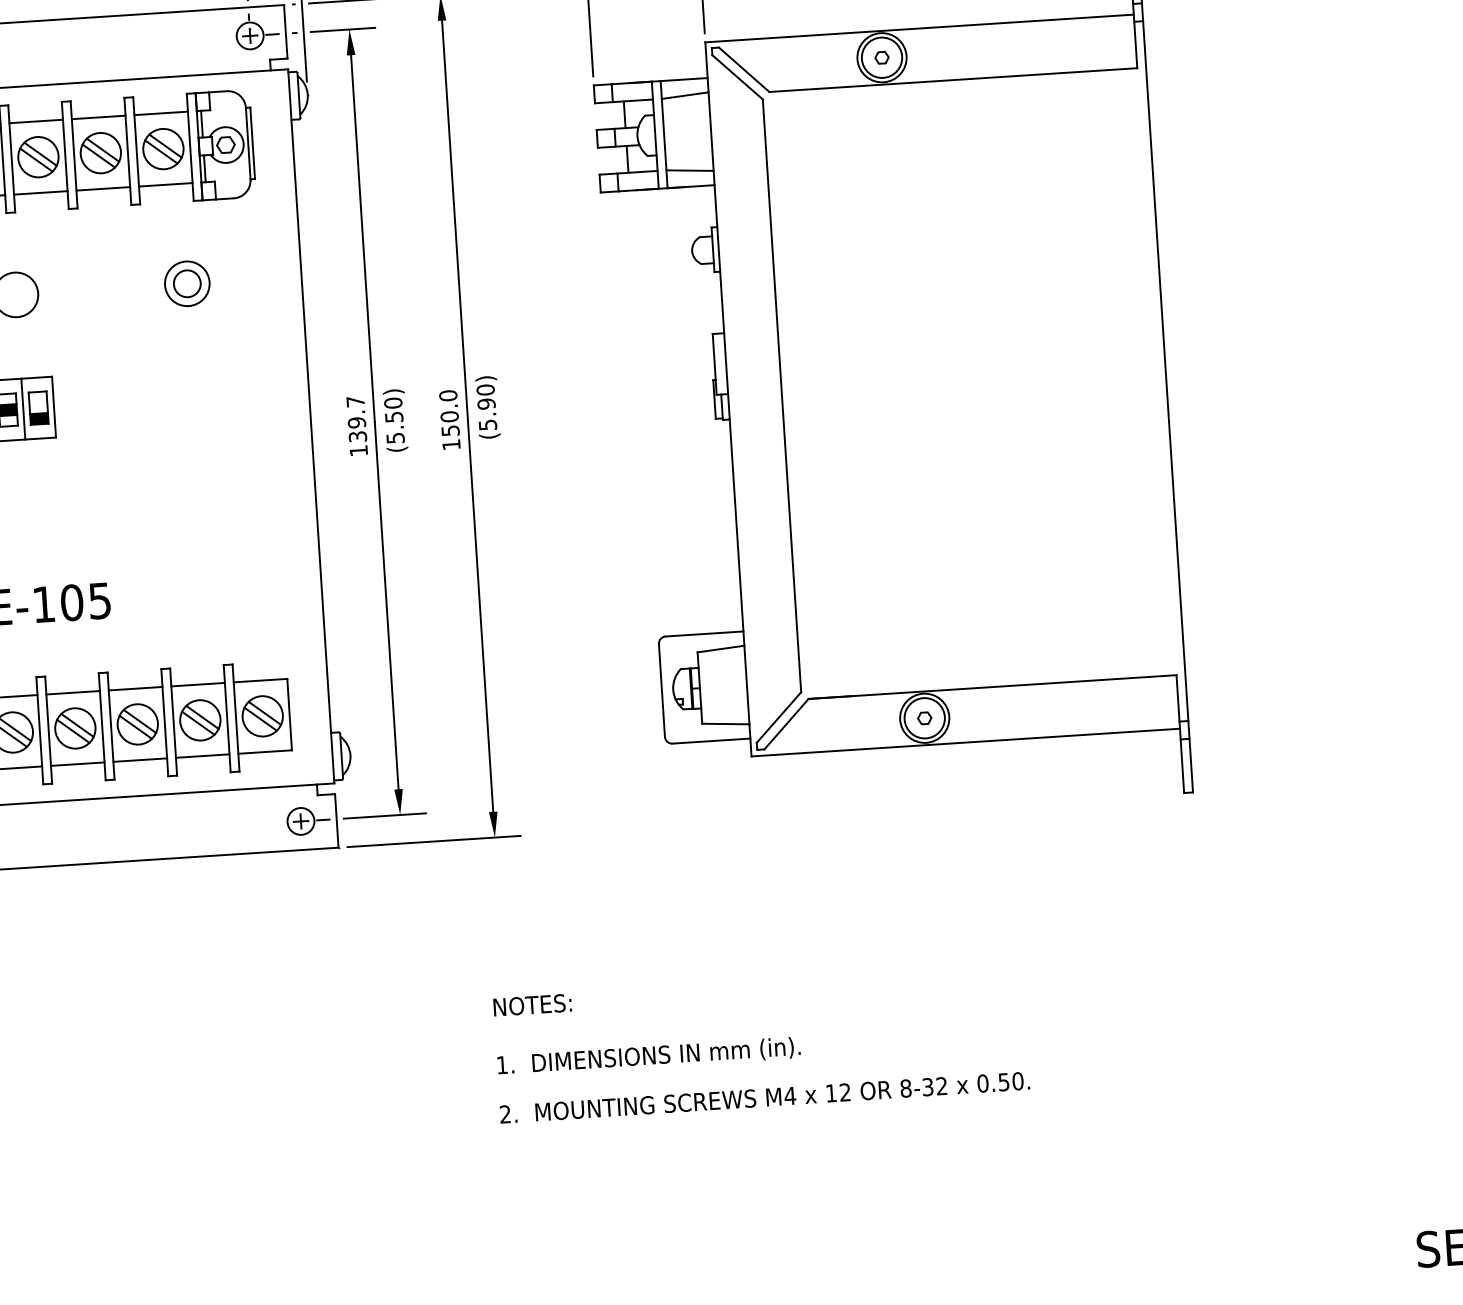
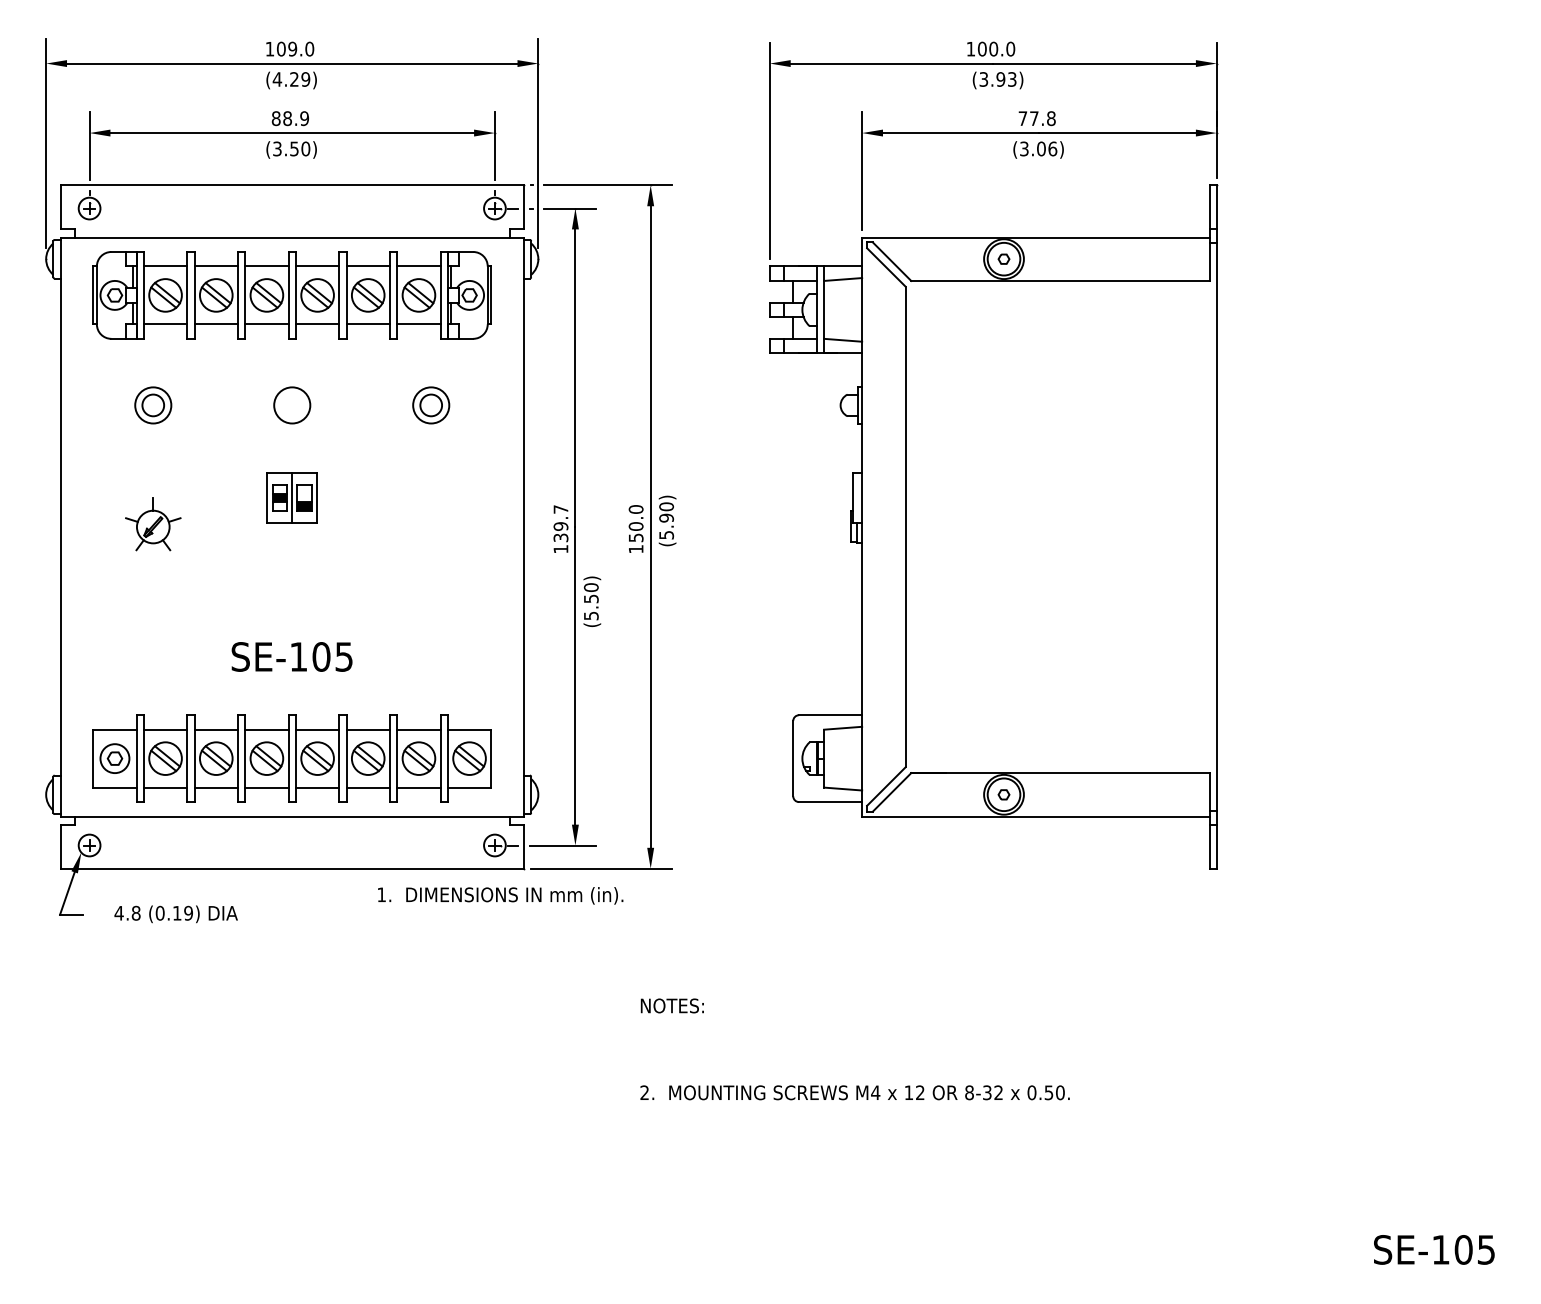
text: (395, 420) -> (592, 601), moved
text: (648, 1056) -> (500, 895), moved

